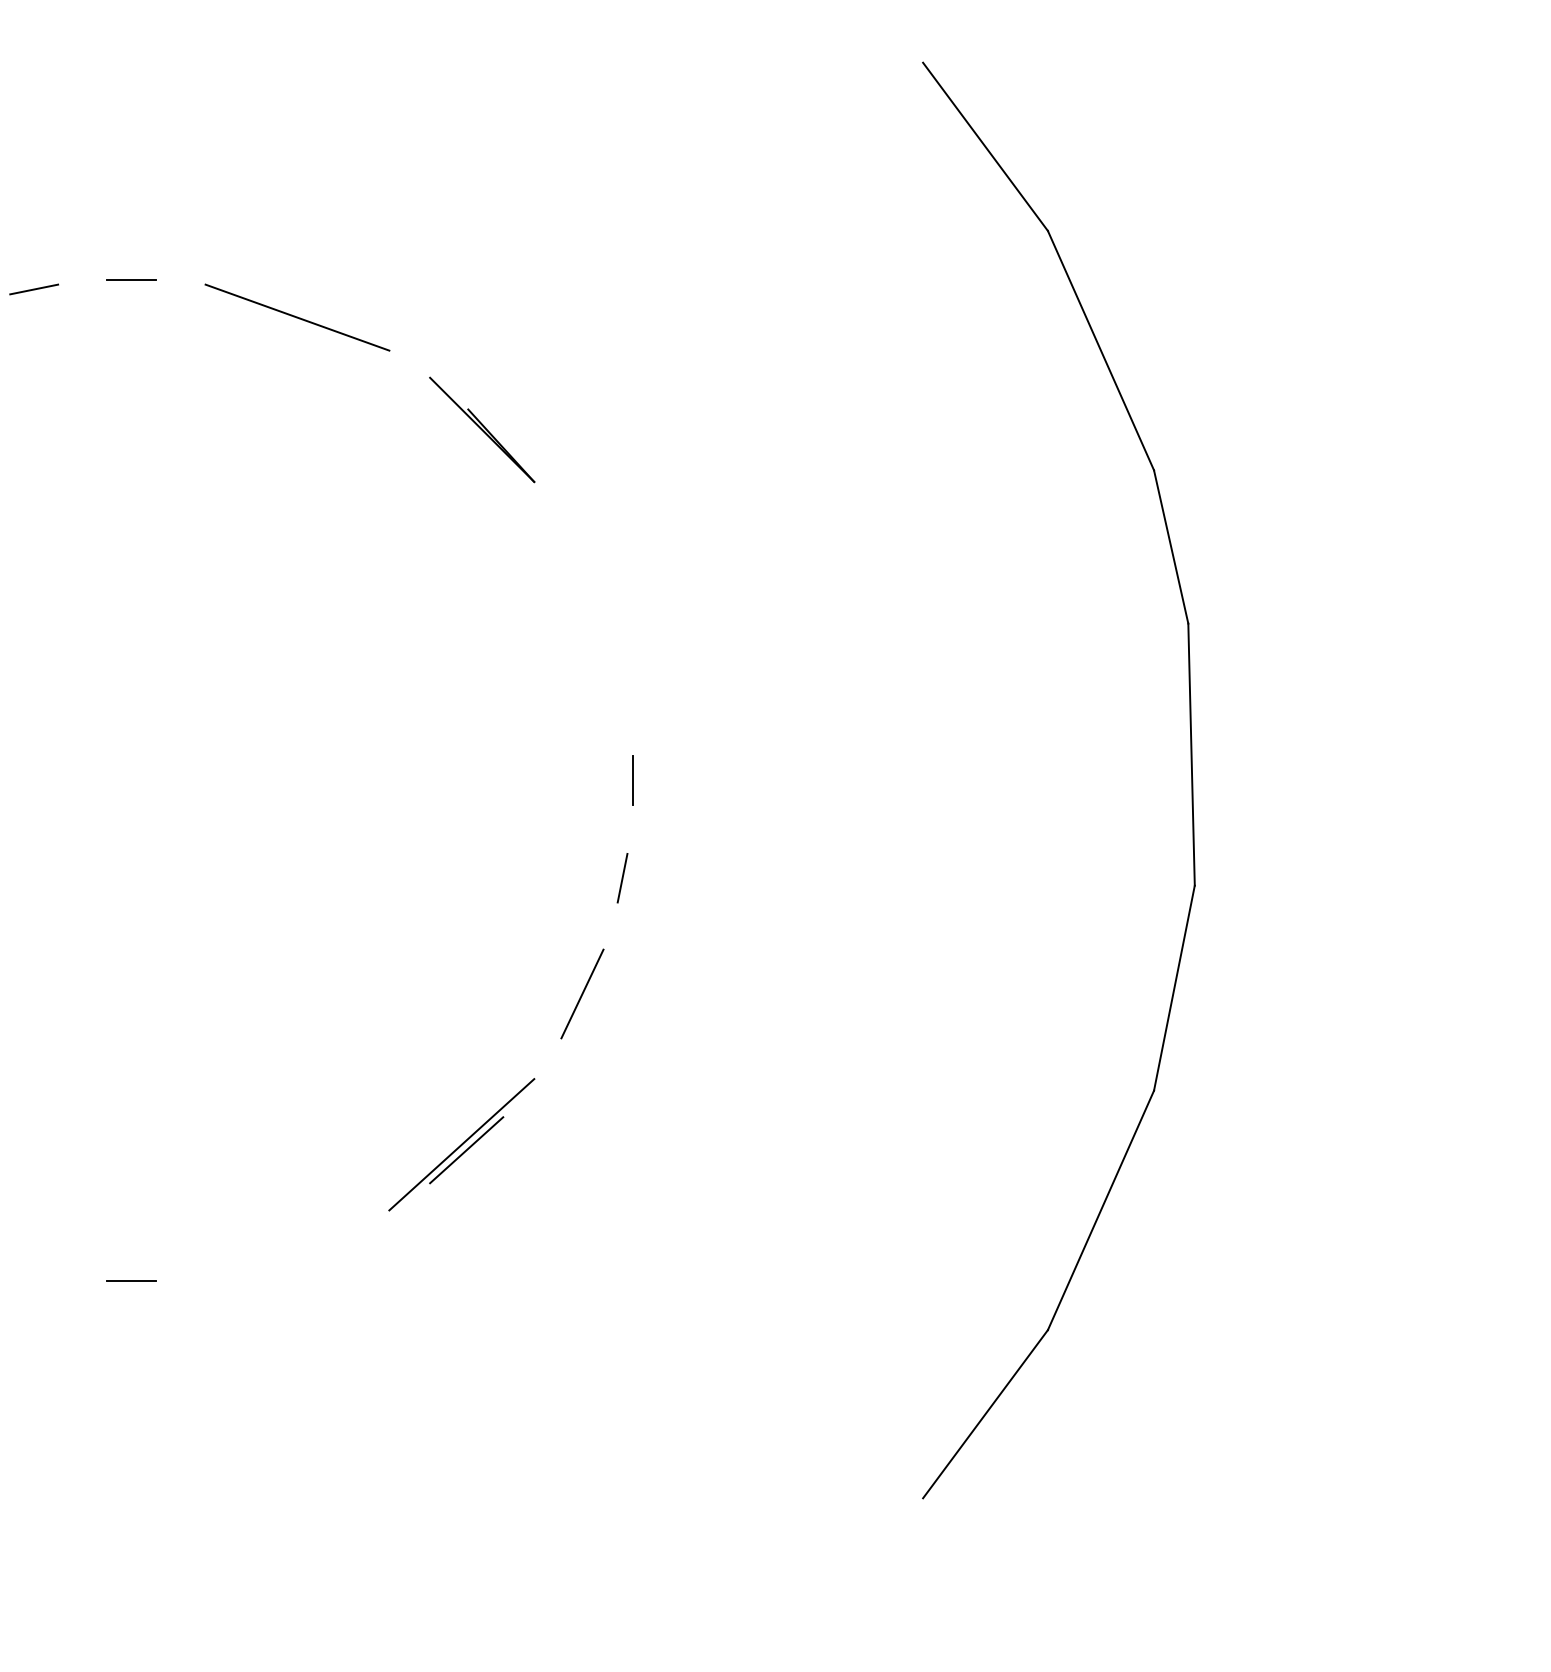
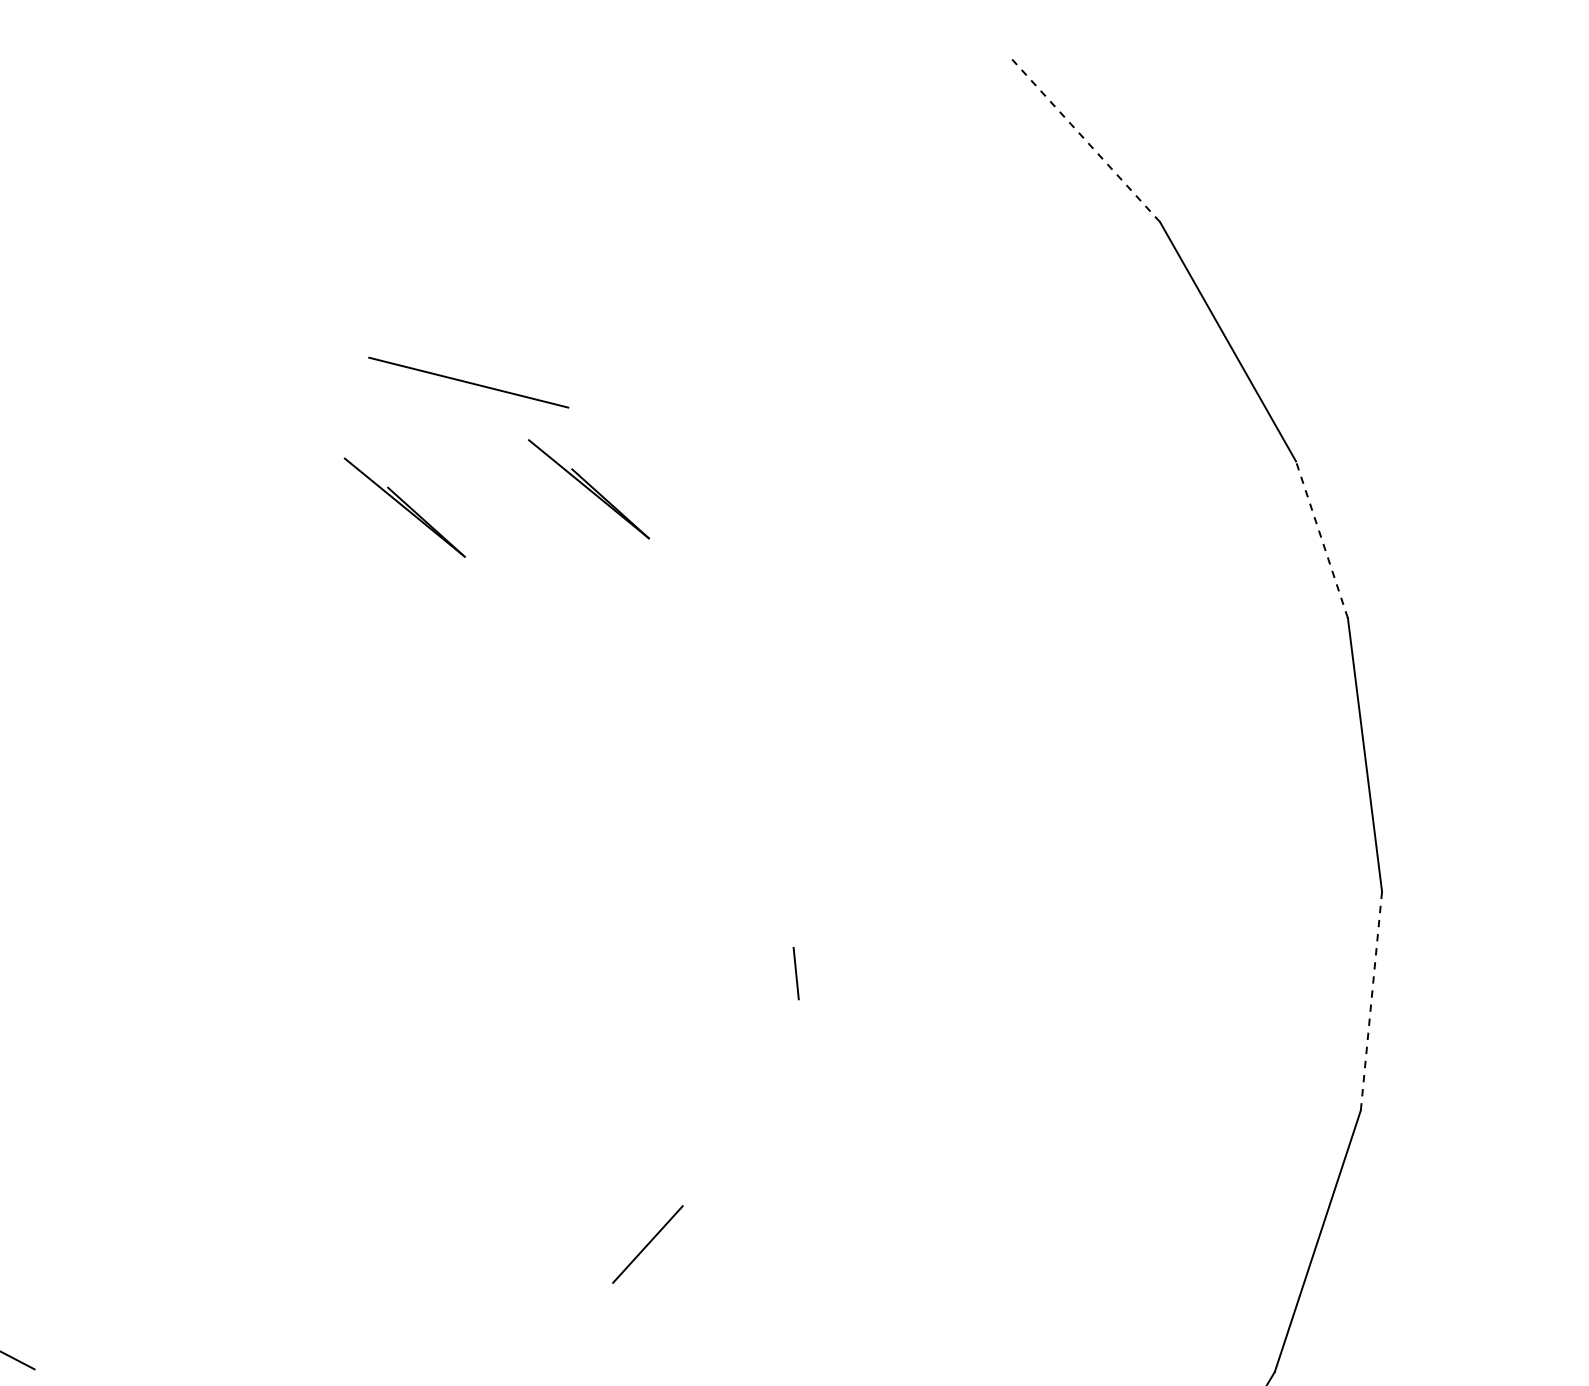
line: (985, 146) -> (1085, 140), solid -> dashed
line: (131, 280) -> (206, 369), removed
line: (34, 289) -> (105, 389), removed
line: (297, 317) -> (468, 382), moved
part: (306, 429) -> (405, 507), added
line: (1171, 546) -> (1322, 539), solid -> dashed
line: (632, 780) -> (796, 973), moved
line: (622, 877) -> (782, 942), removed
line: (1174, 988) -> (1371, 1001), solid -> dashed
line: (582, 993) -> (752, 1068), removed
line: (461, 1144) -> (641, 1239), removed

